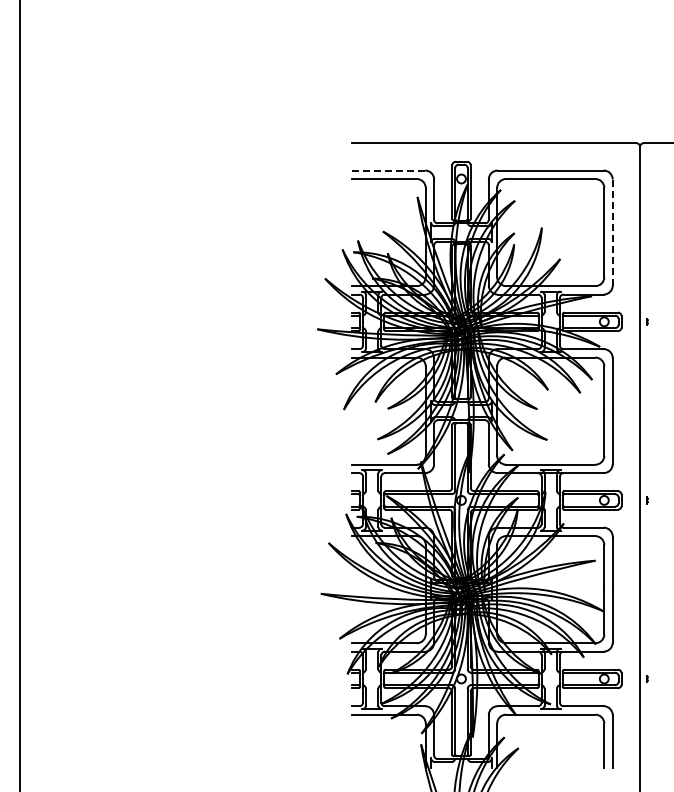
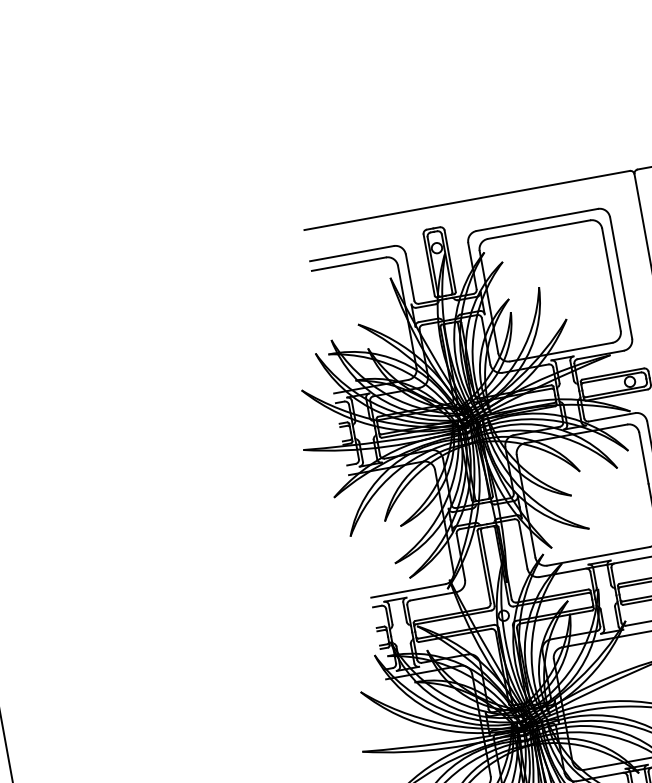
line: (388, 170) -> (351, 253), dashed -> solid
line: (612, 232) -> (620, 277), dashed -> solid

